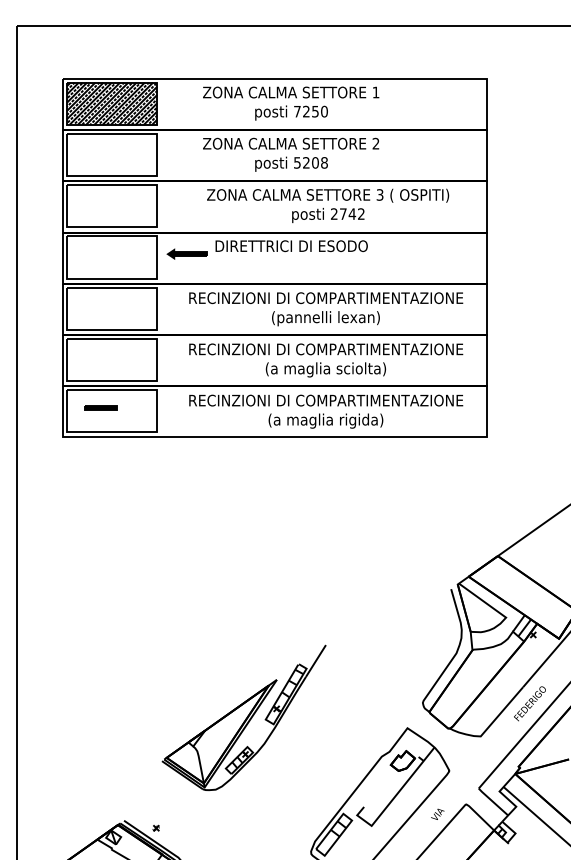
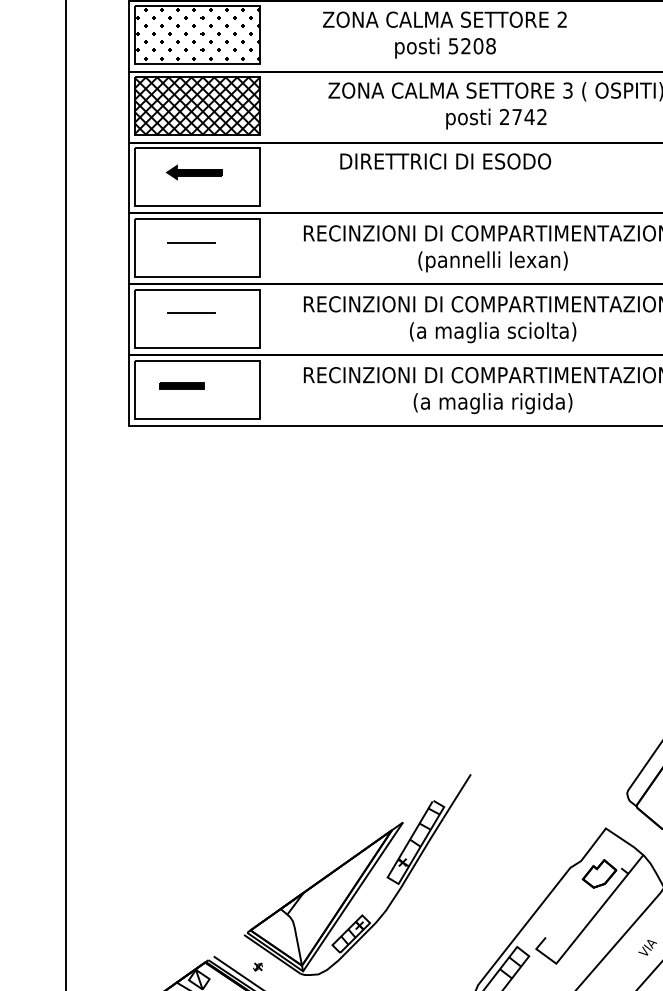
hatch: (112, 154) -> (197, 34), added
hatch: (112, 206) -> (197, 106), added
part: (186, 253) -> (193, 171), moved
line: (107, 304) -> (190, 242), added
line: (107, 356) -> (190, 314), added
part: (243, 717) -> (356, 874), moved

